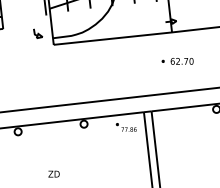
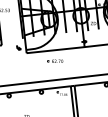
part: (177, 59) -> (55, 60), moved

